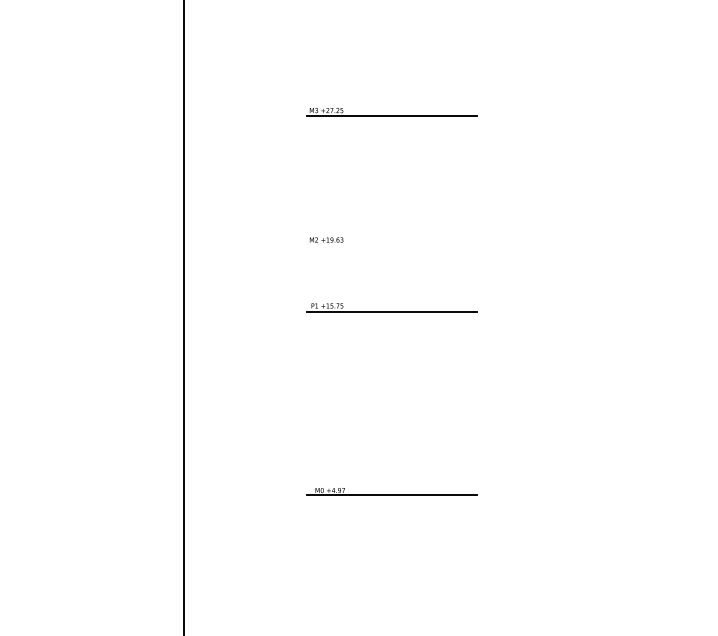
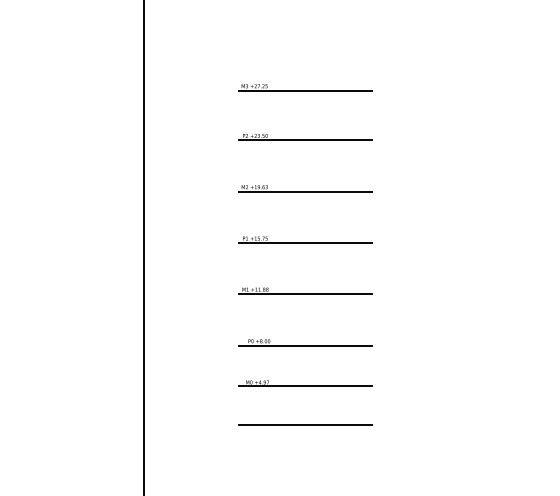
part: (391, 176) -> (305, 137), added
line: (391, 245) -> (305, 191), added
part: (391, 372) -> (305, 290), added
part: (391, 439) -> (305, 342), added
line: (391, 545) -> (305, 425), added

